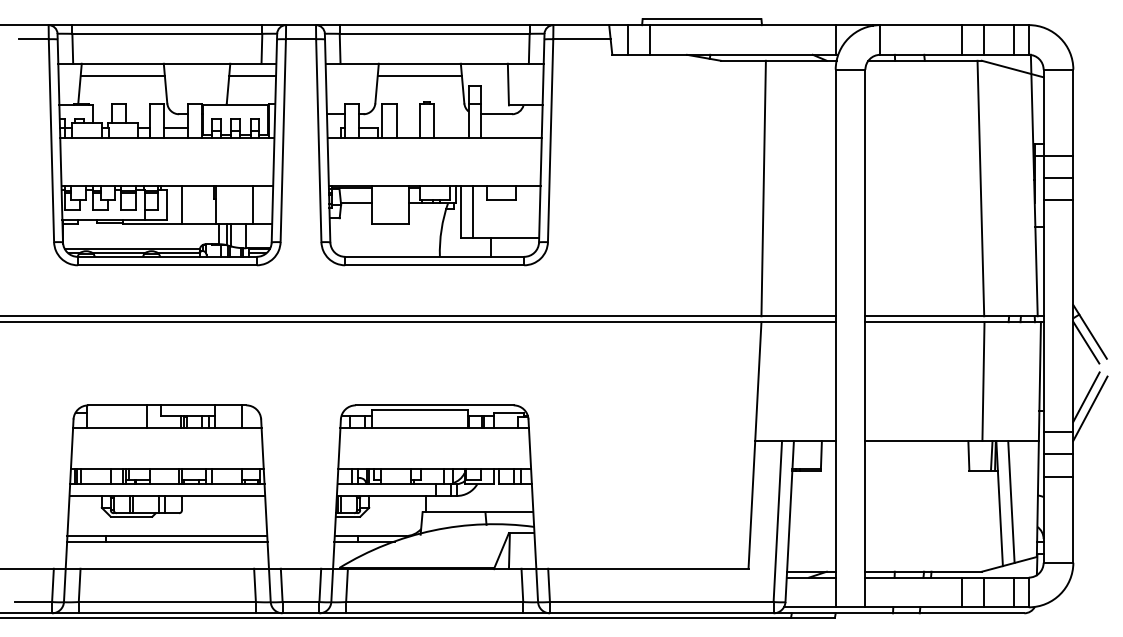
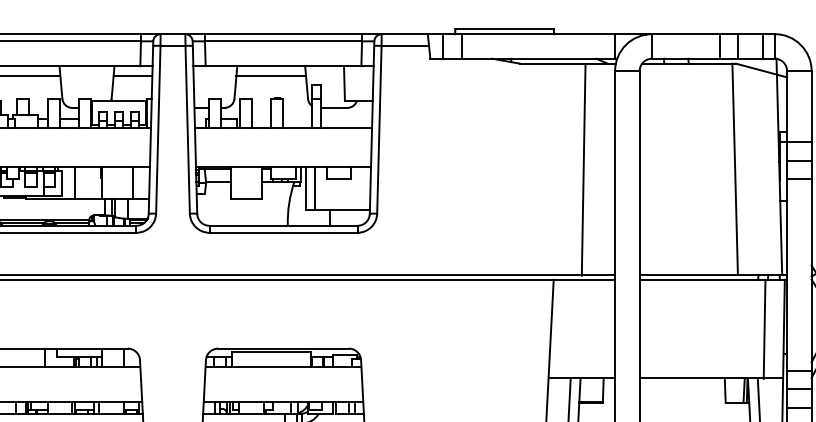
line: (763, 188) -> (583, 170), moved
line: (983, 381) -> (764, 329), moved

